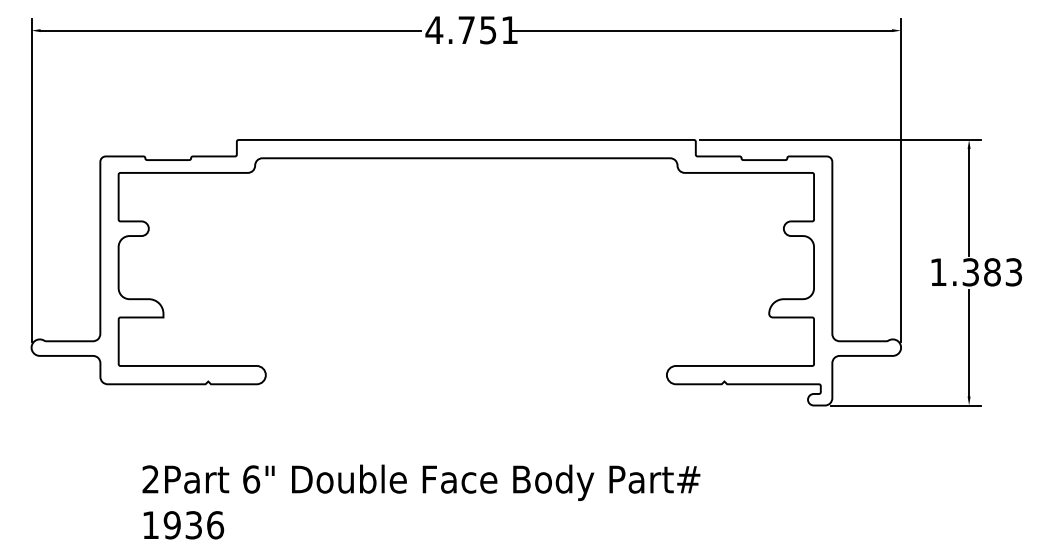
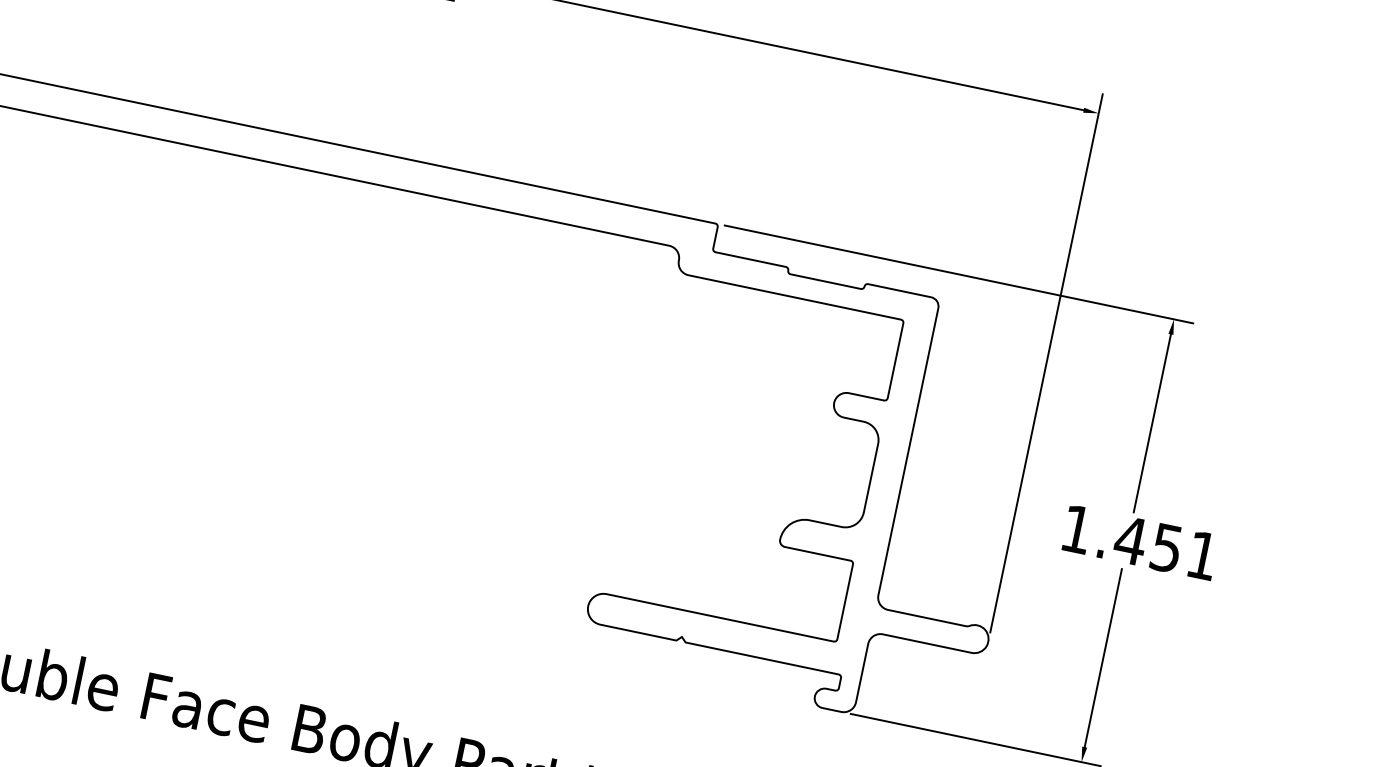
text: (991, 272) -> (1165, 548), 1.383 -> 1.451

